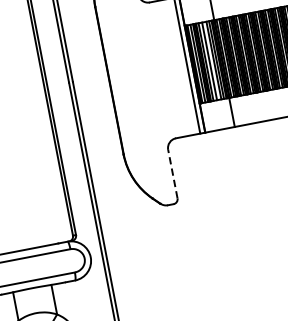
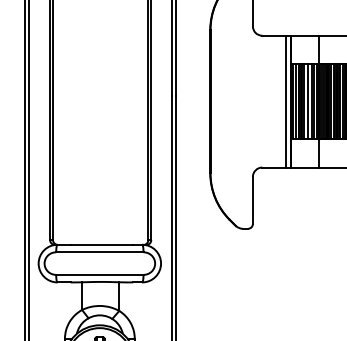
line: (172, 174) -> (252, 200), dashed -> solid

